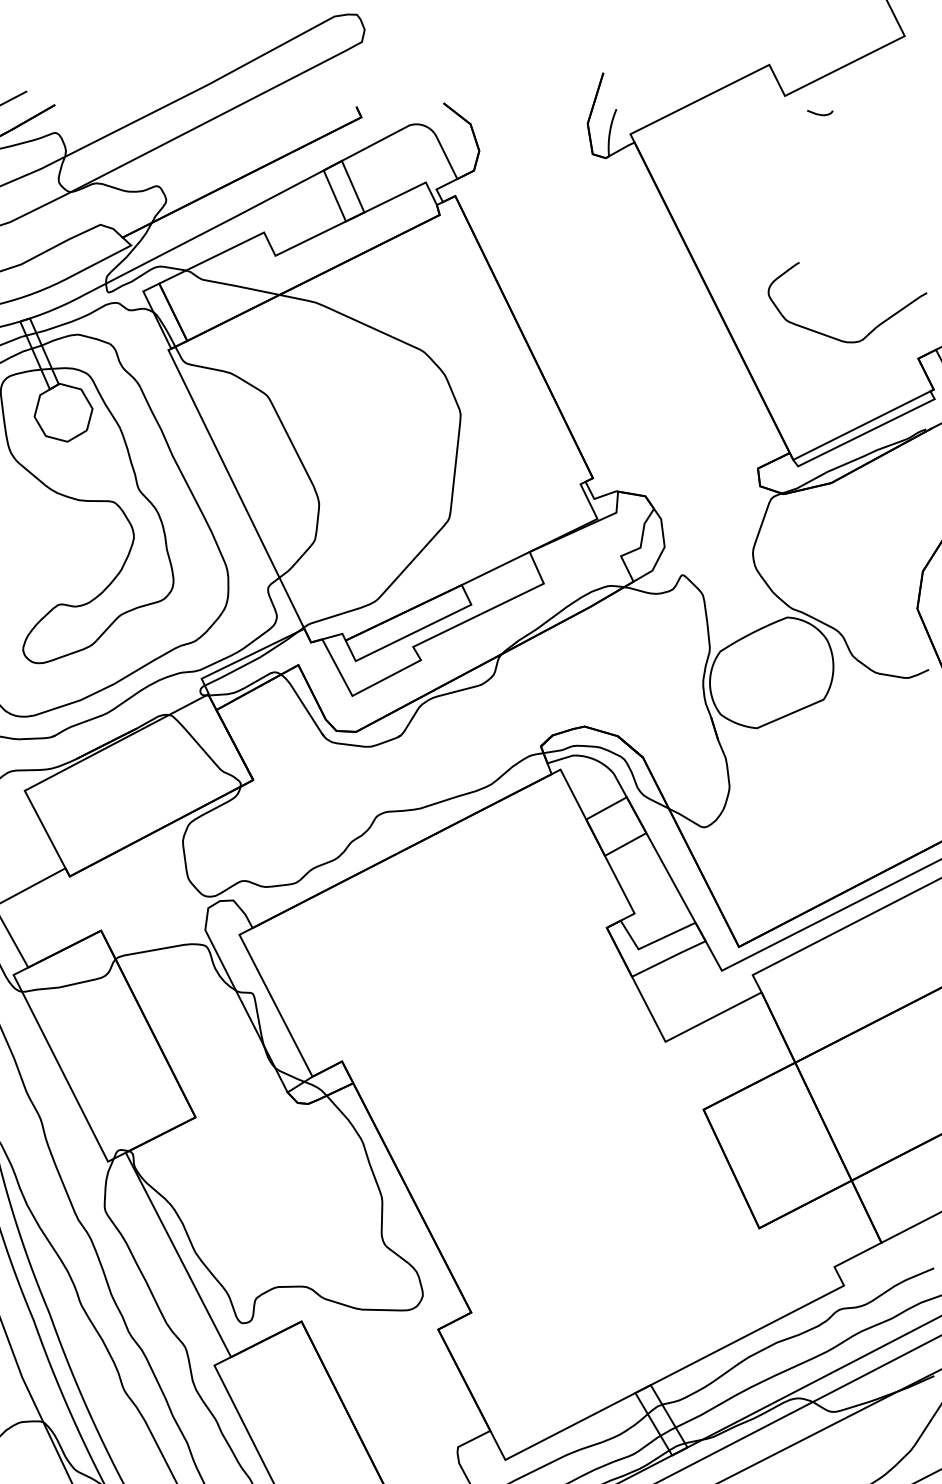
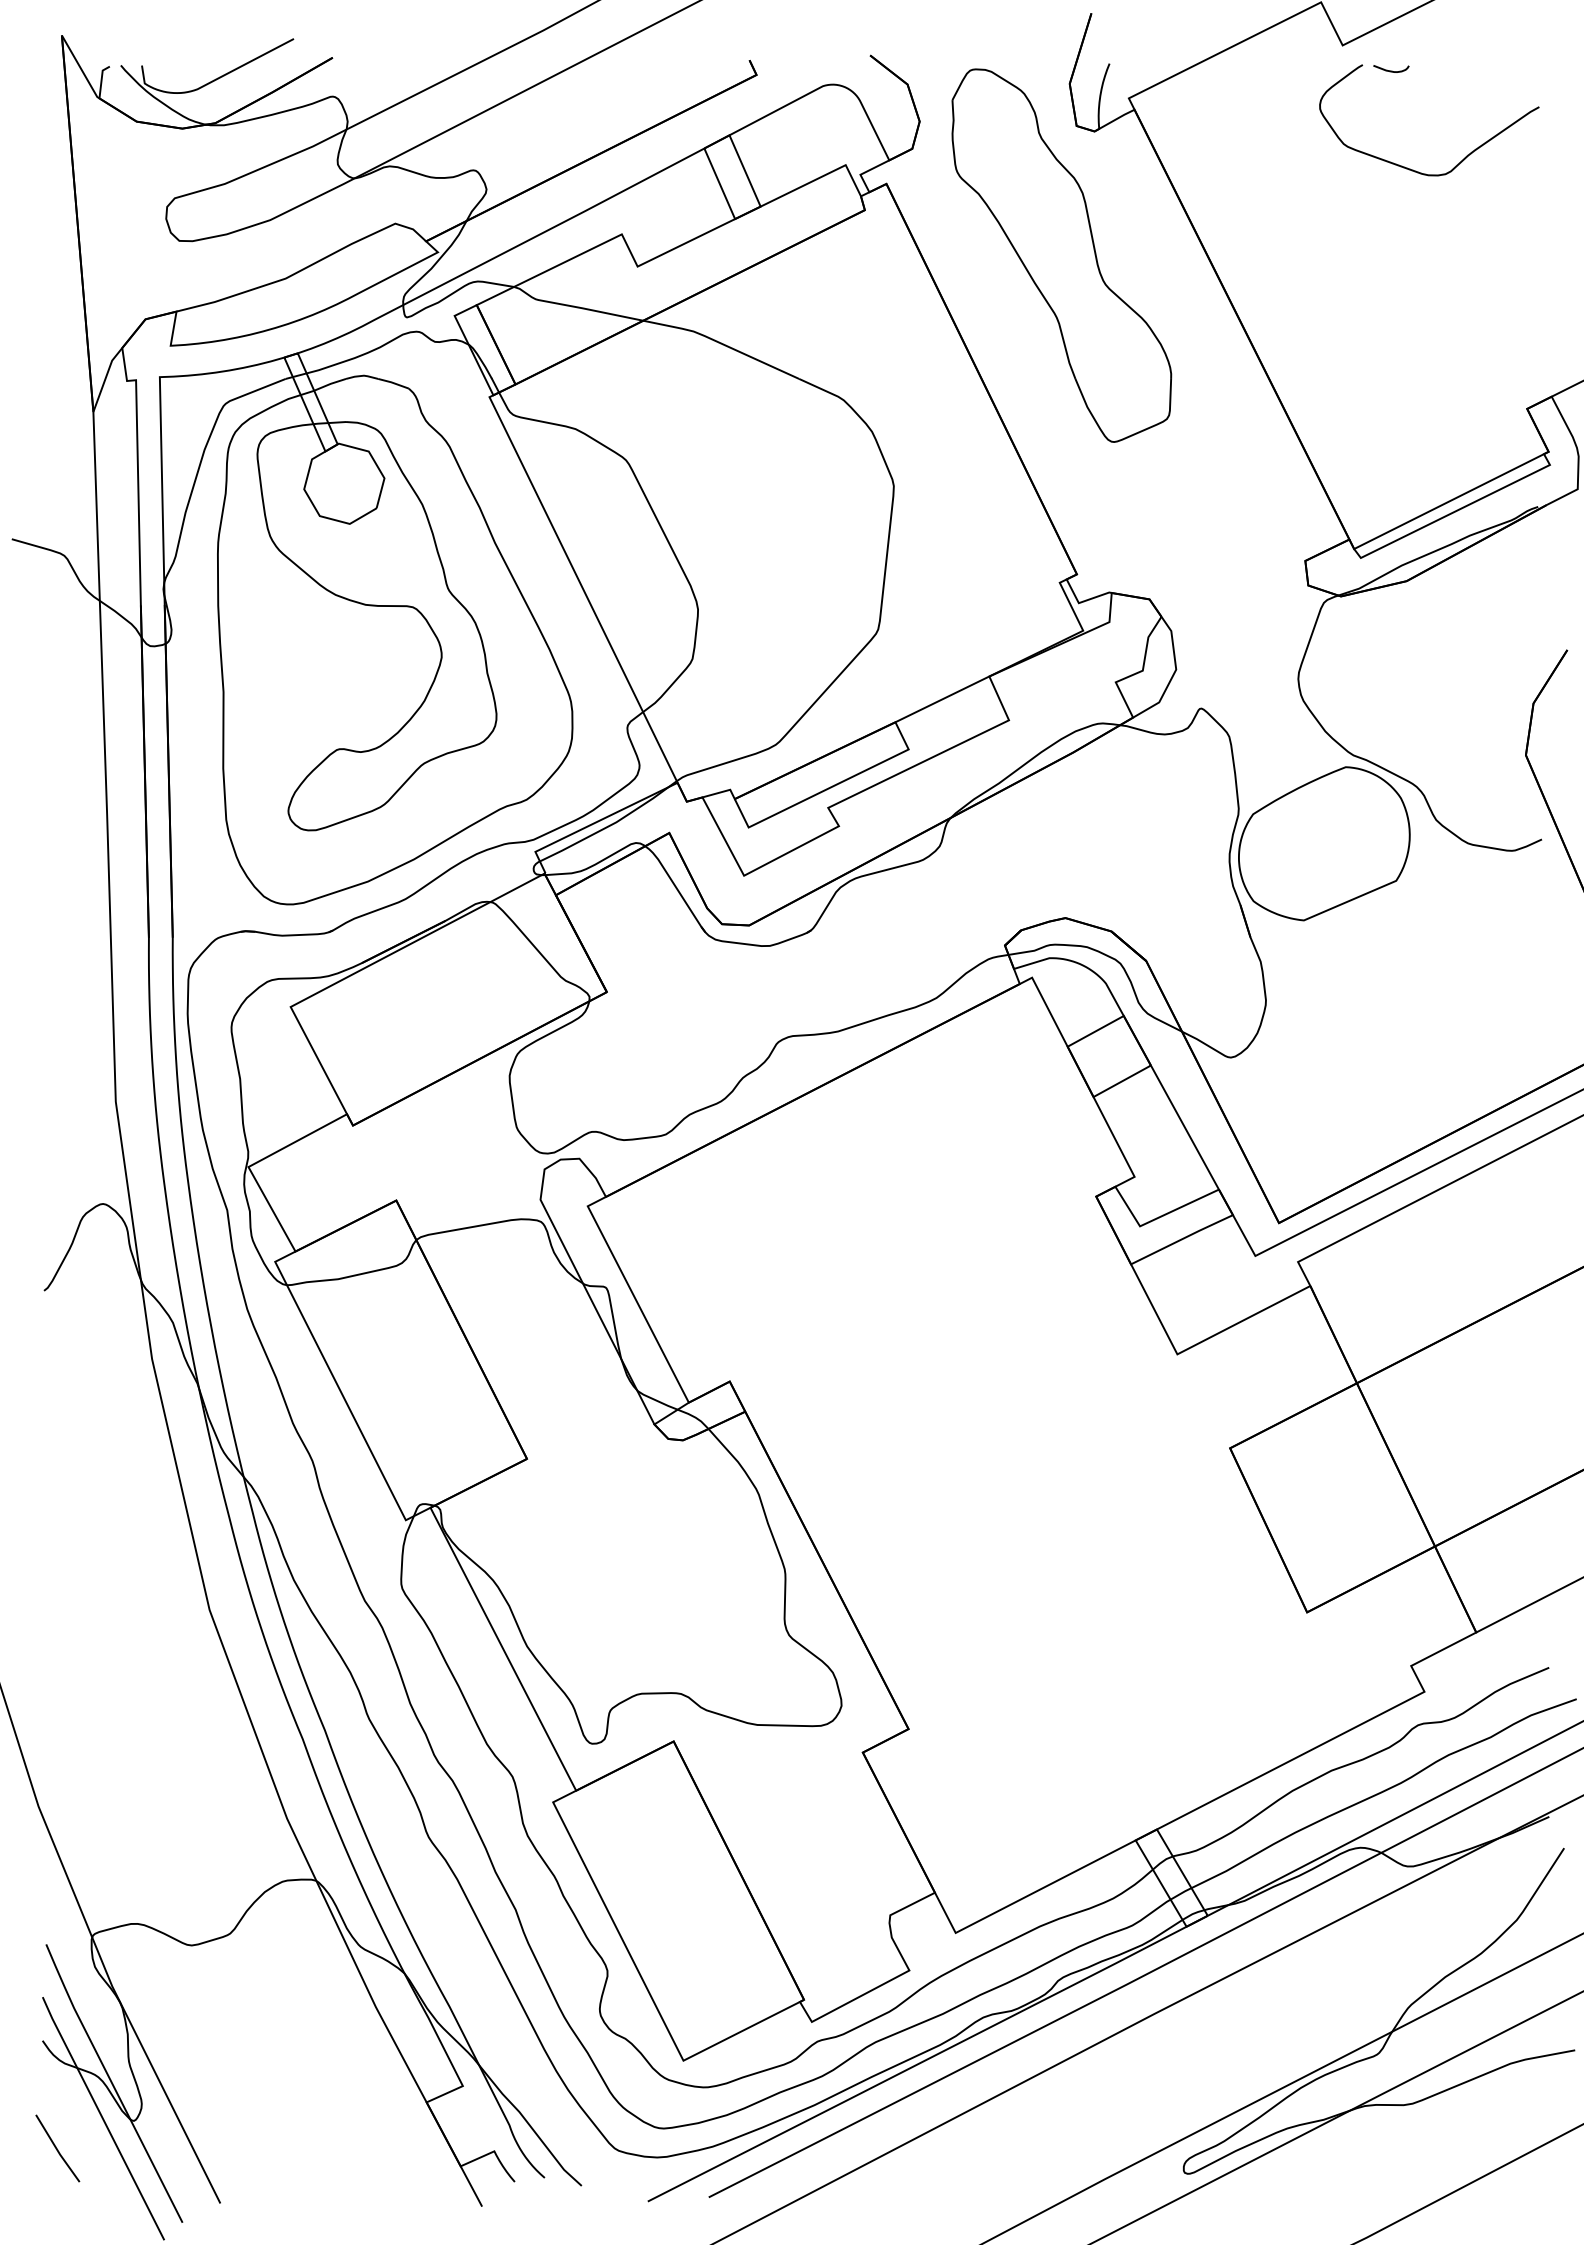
part: (581, 247) -> (1061, 255), added
curve: (873, 328) -> (1465, 156), moved

